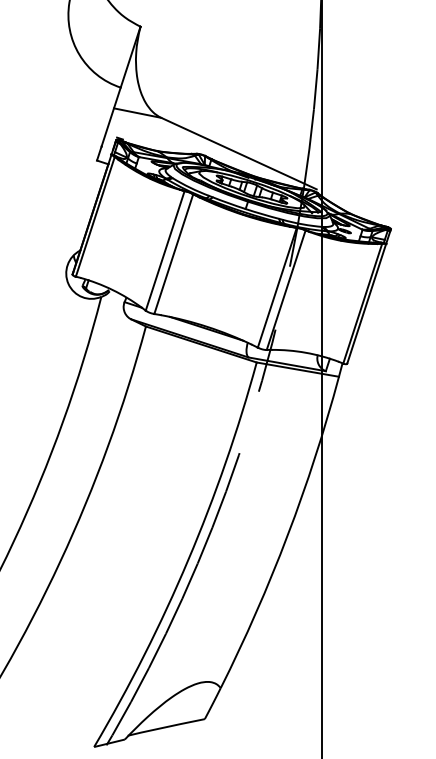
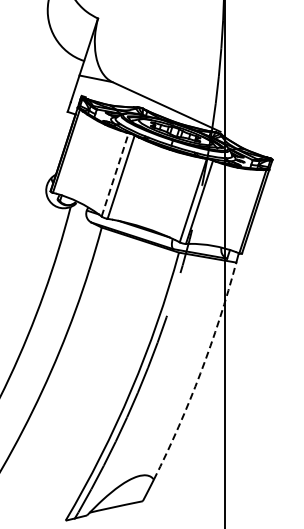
line: (165, 250) -> (115, 174), solid -> dashed
arc: (287, 535) -> (200, 373), solid -> dashed

